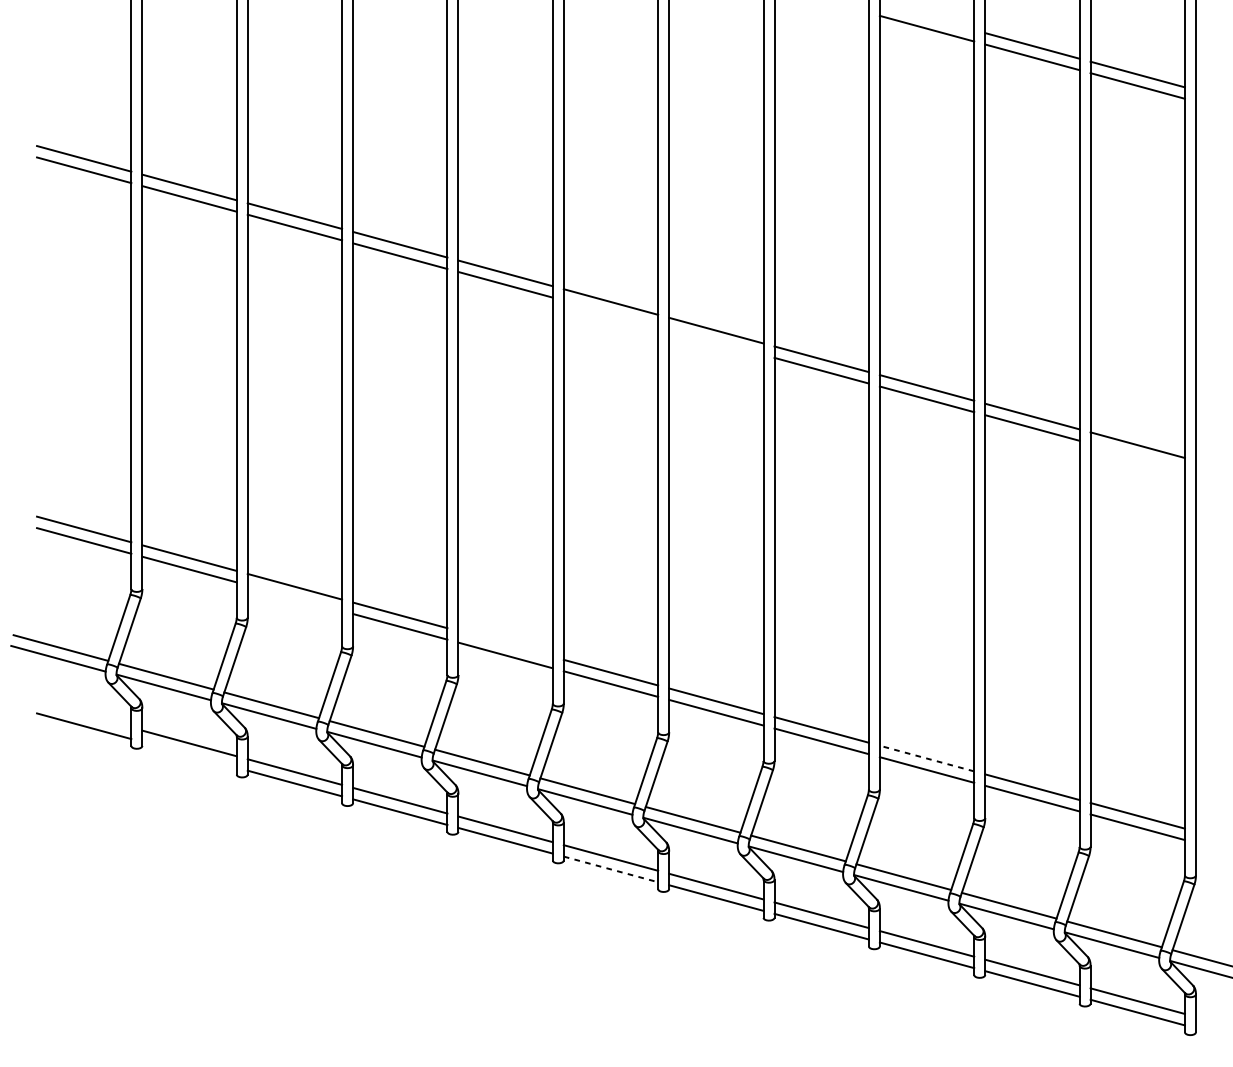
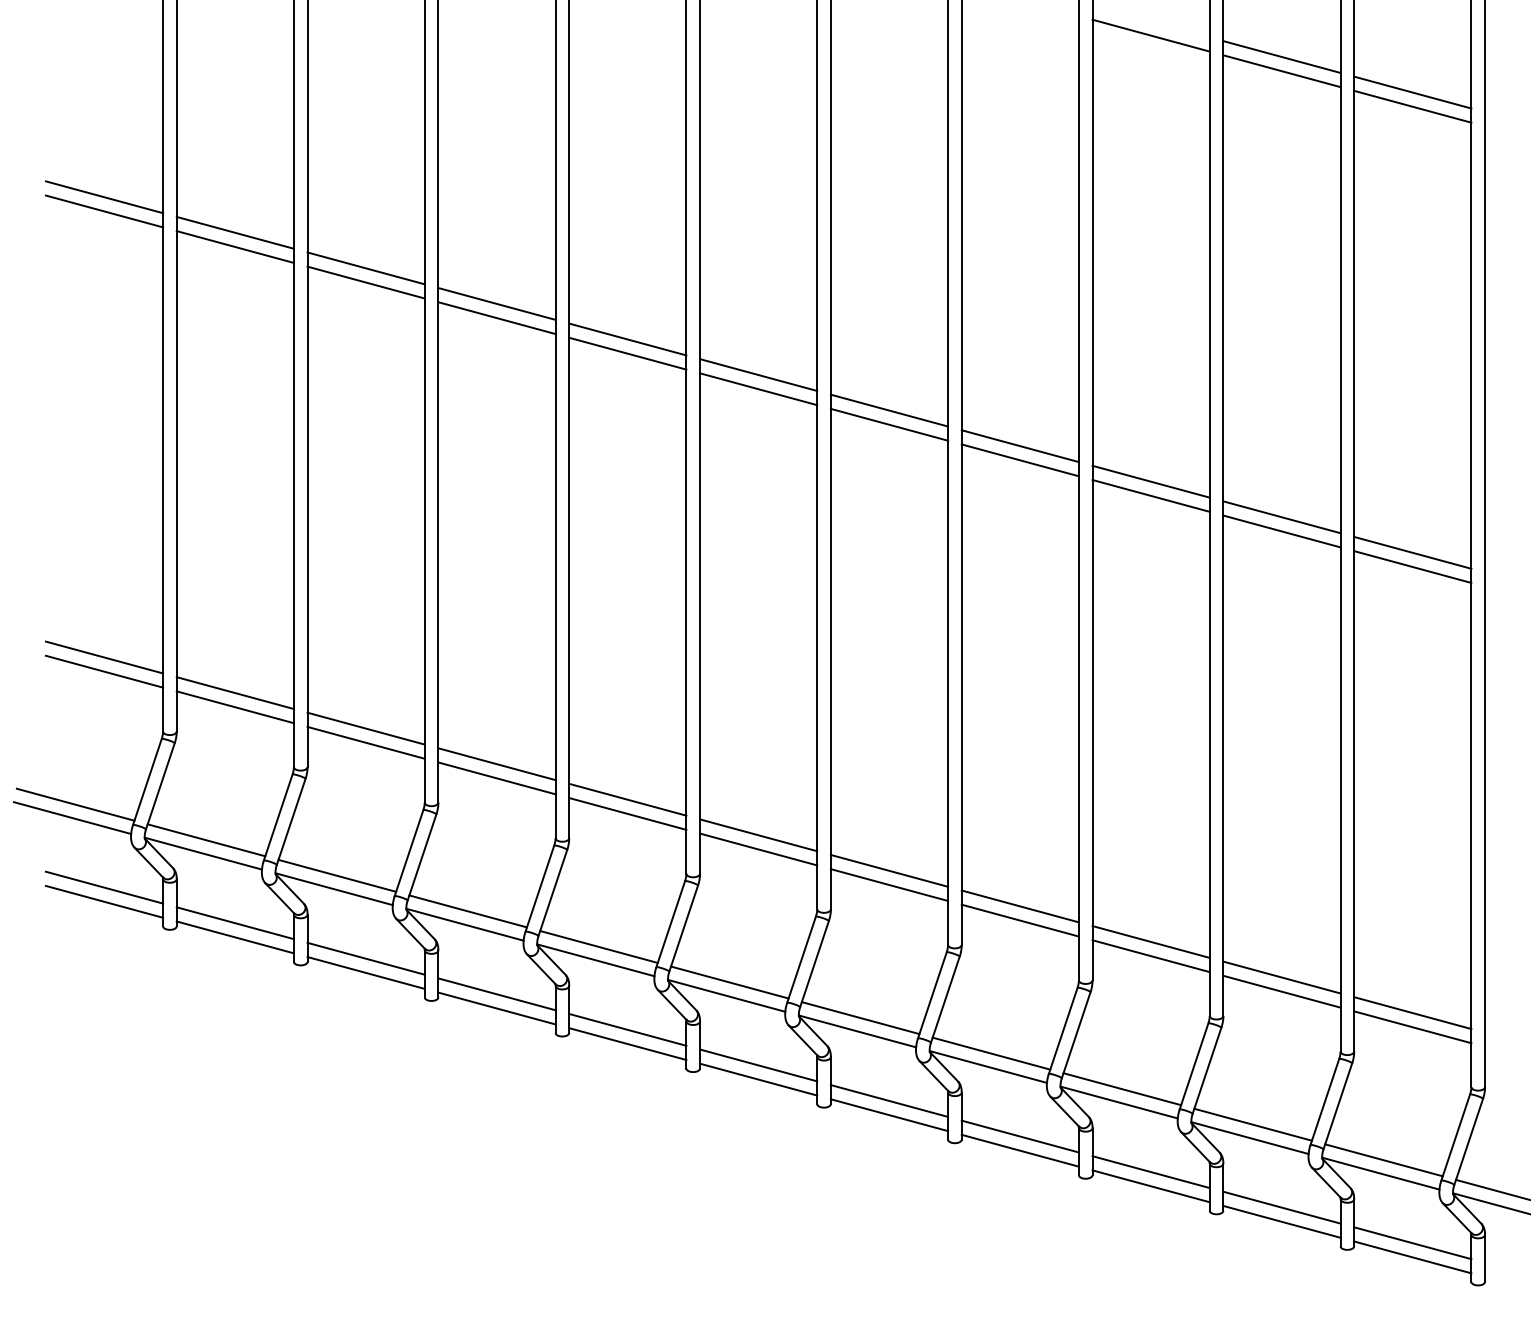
line: (610, 313) -> (758, 389), added
line: (716, 341) -> (889, 424), added
line: (1137, 456) -> (1412, 566), added
line: (294, 597) -> (365, 742), added
line: (505, 643) -> (627, 799), added
line: (84, 714) -> (104, 887), added
line: (188, 754) -> (234, 937), added
line: (927, 758) -> (1151, 941), dashed -> solid
line: (610, 869) -> (758, 1079), dashed -> solid

